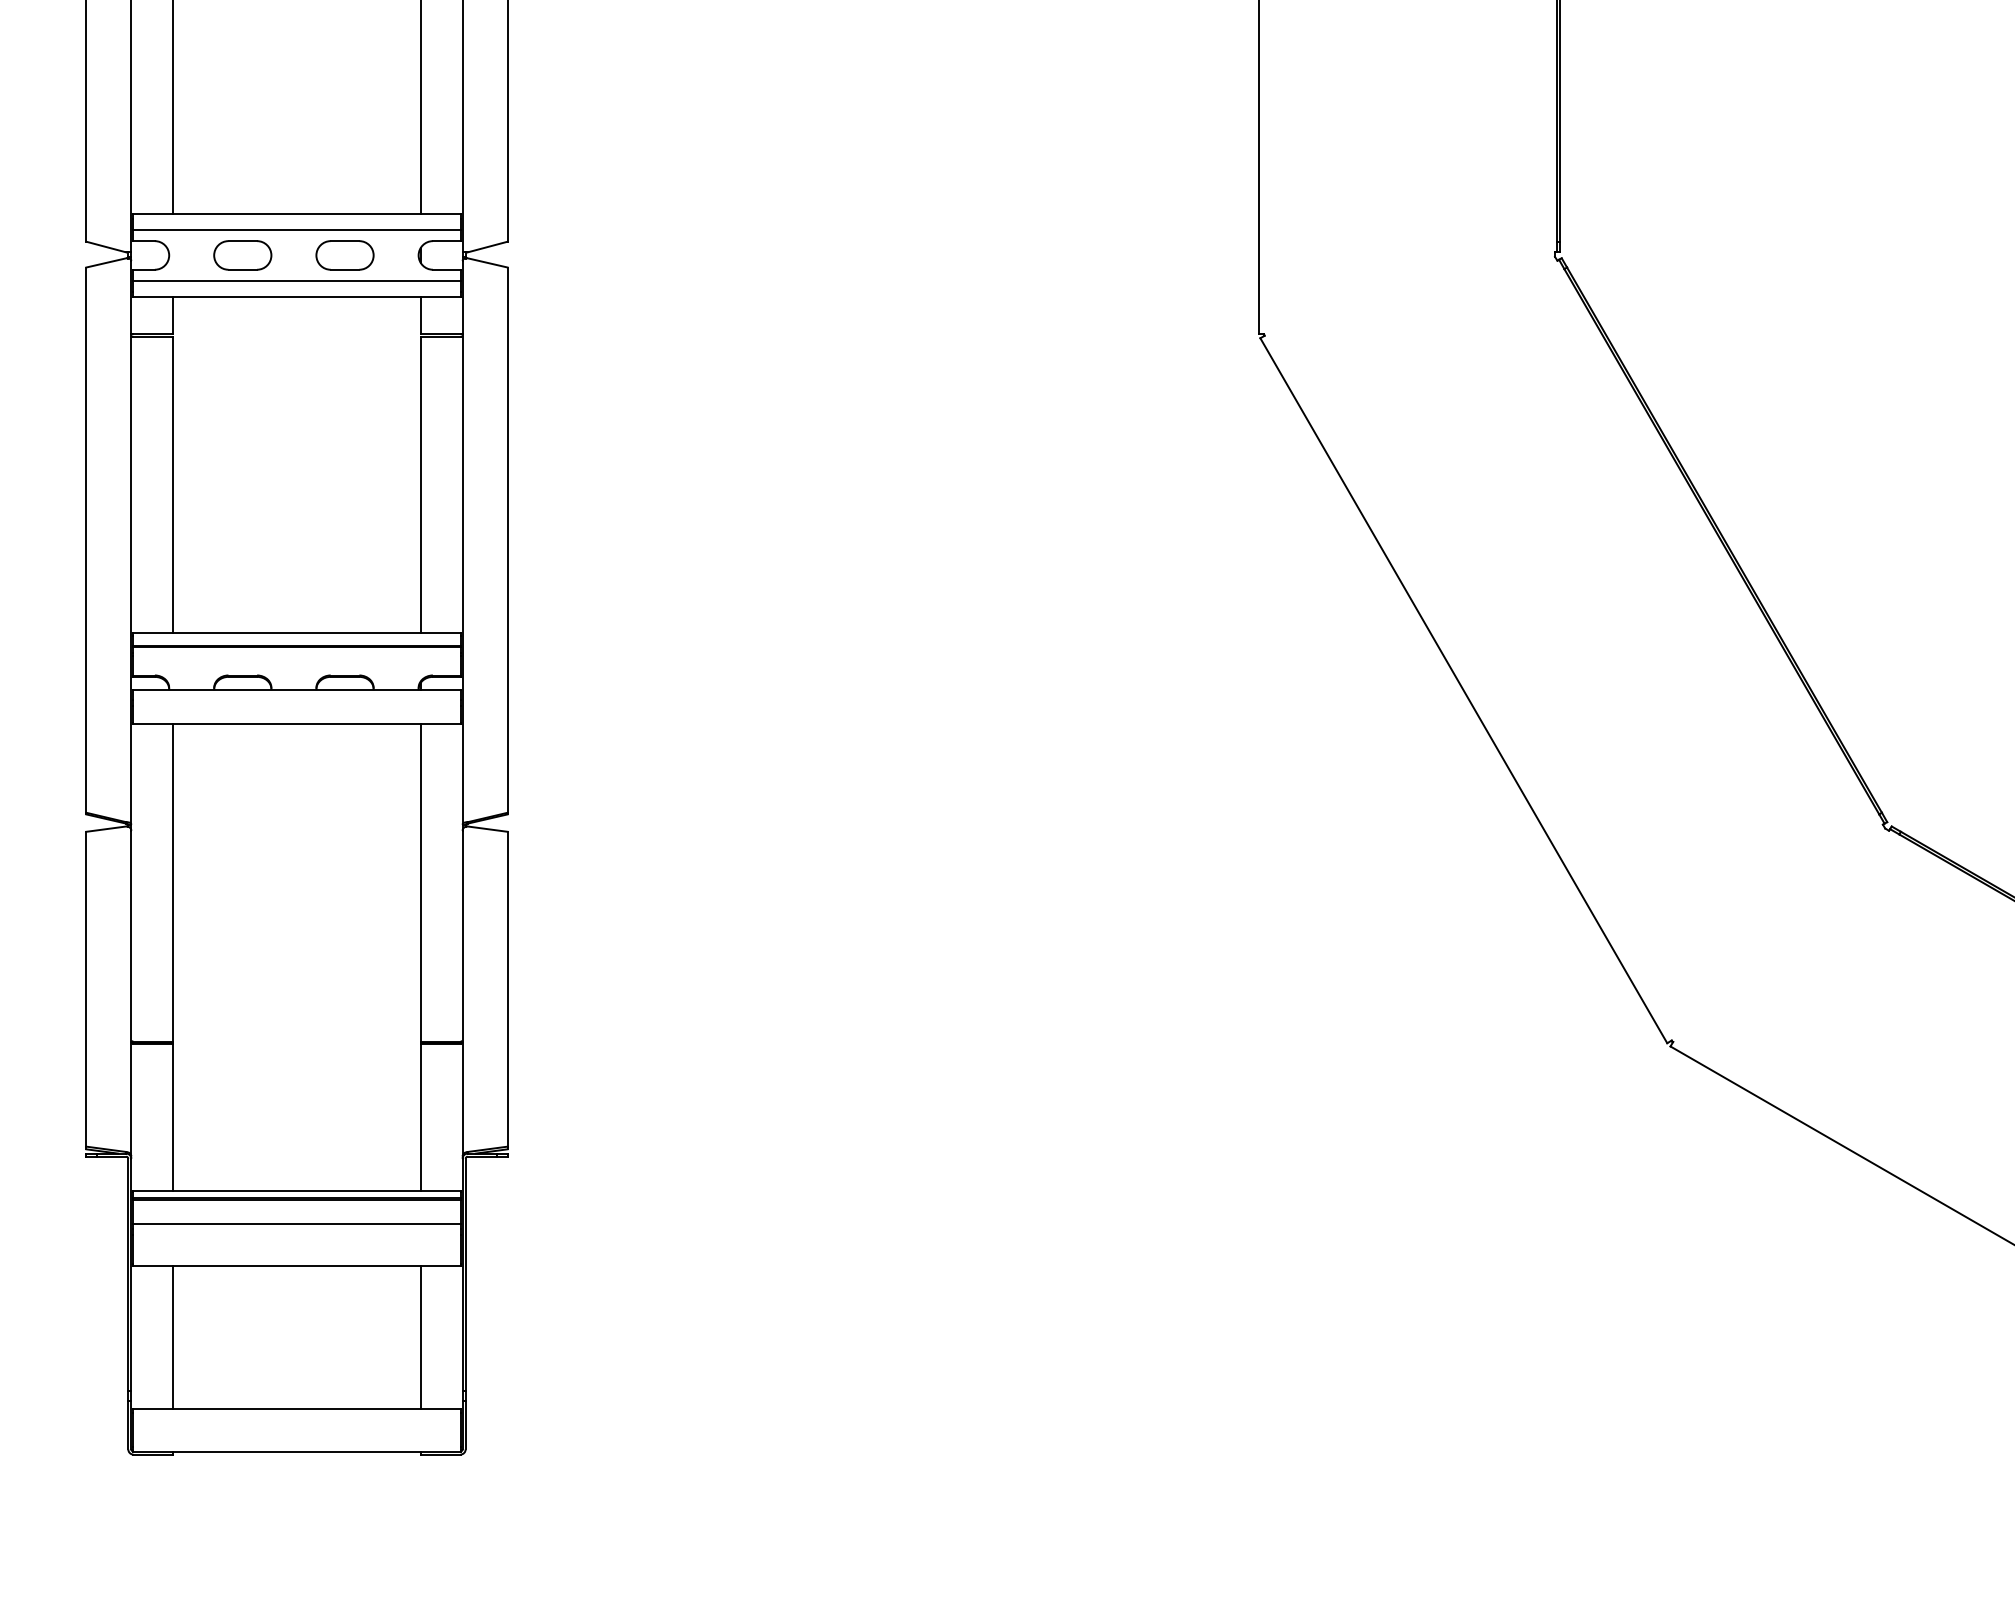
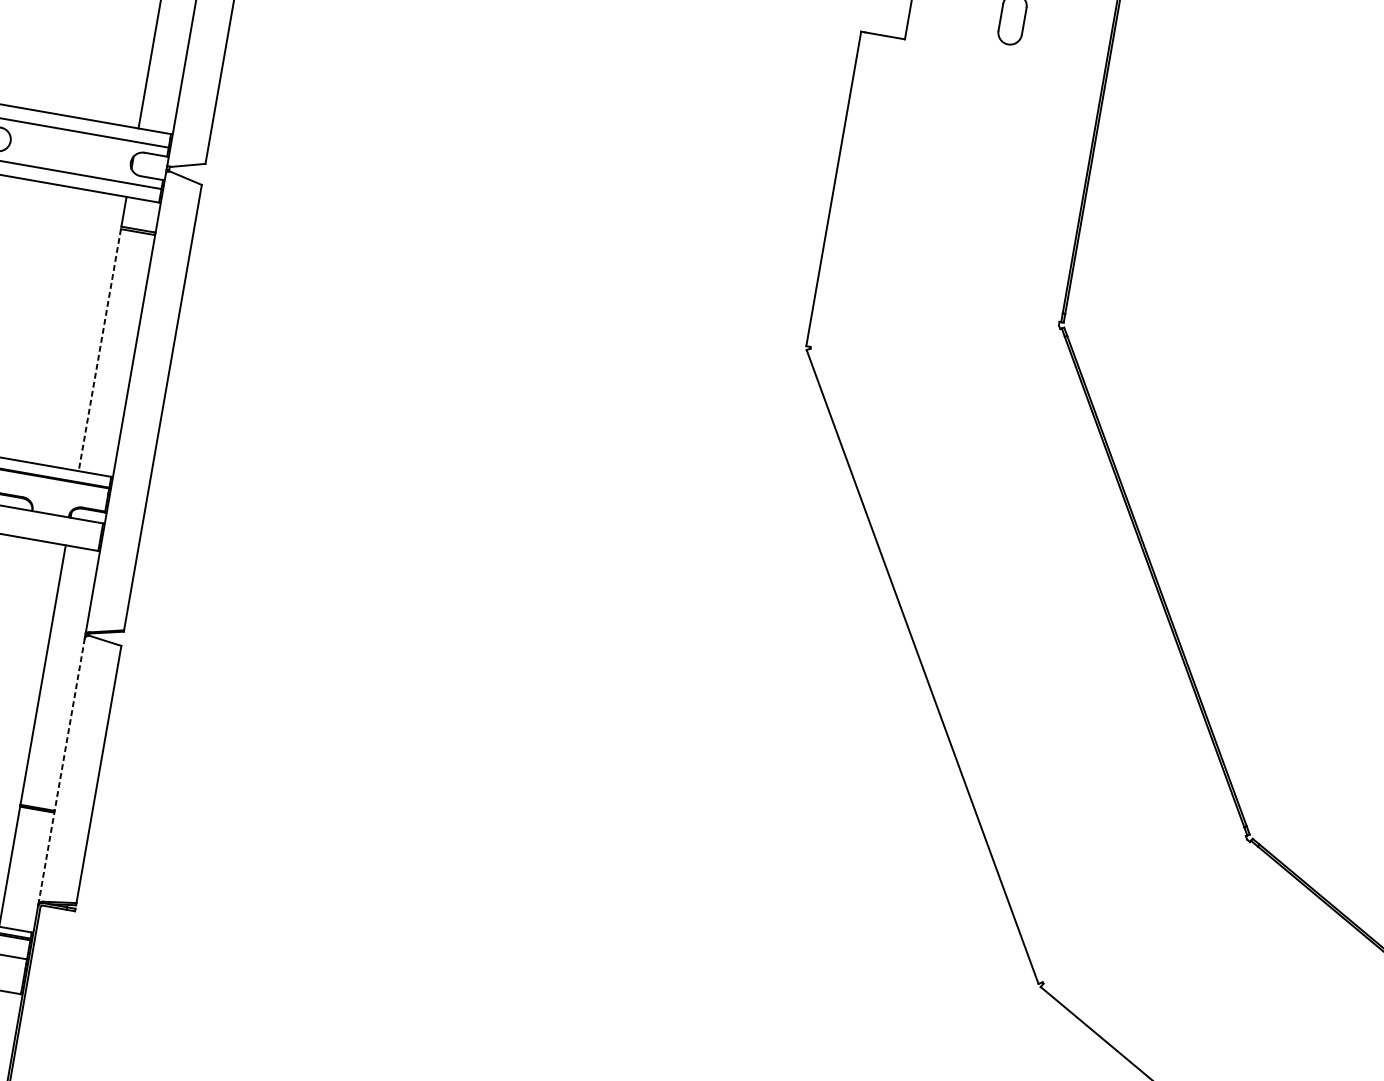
part: (344, 255) -> (70, 151), removed
line: (420, 485) -> (99, 350), solid -> dashed
line: (462, 993) -> (61, 771), solid -> dashed

